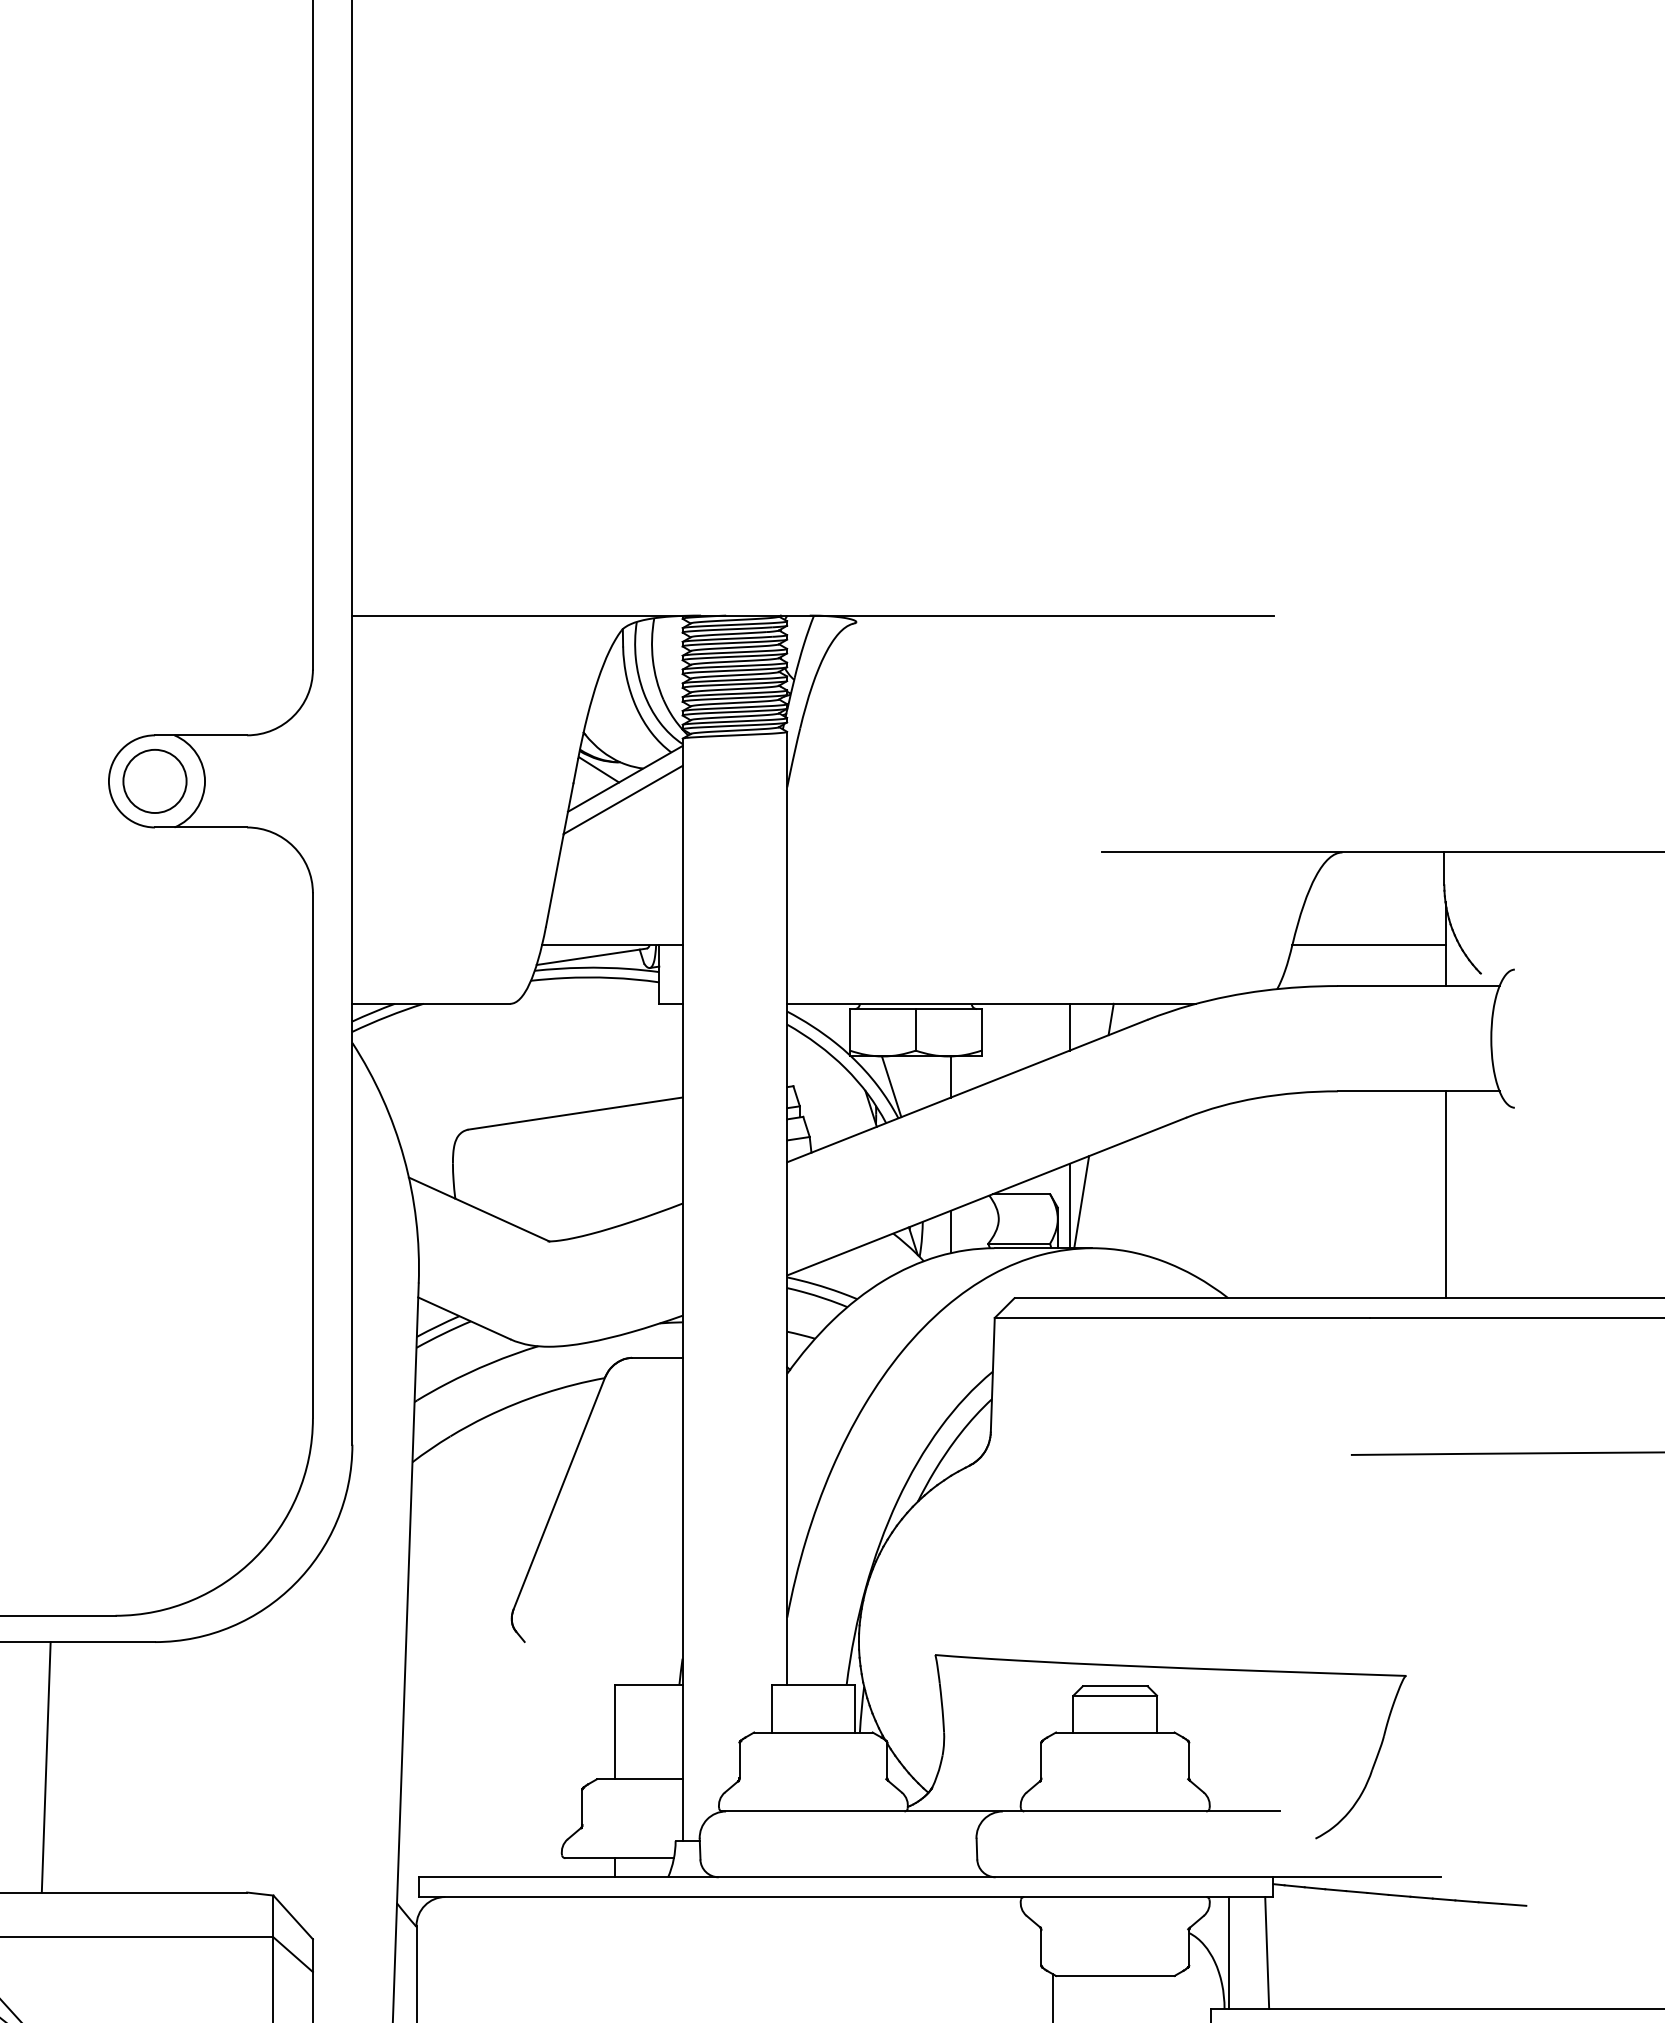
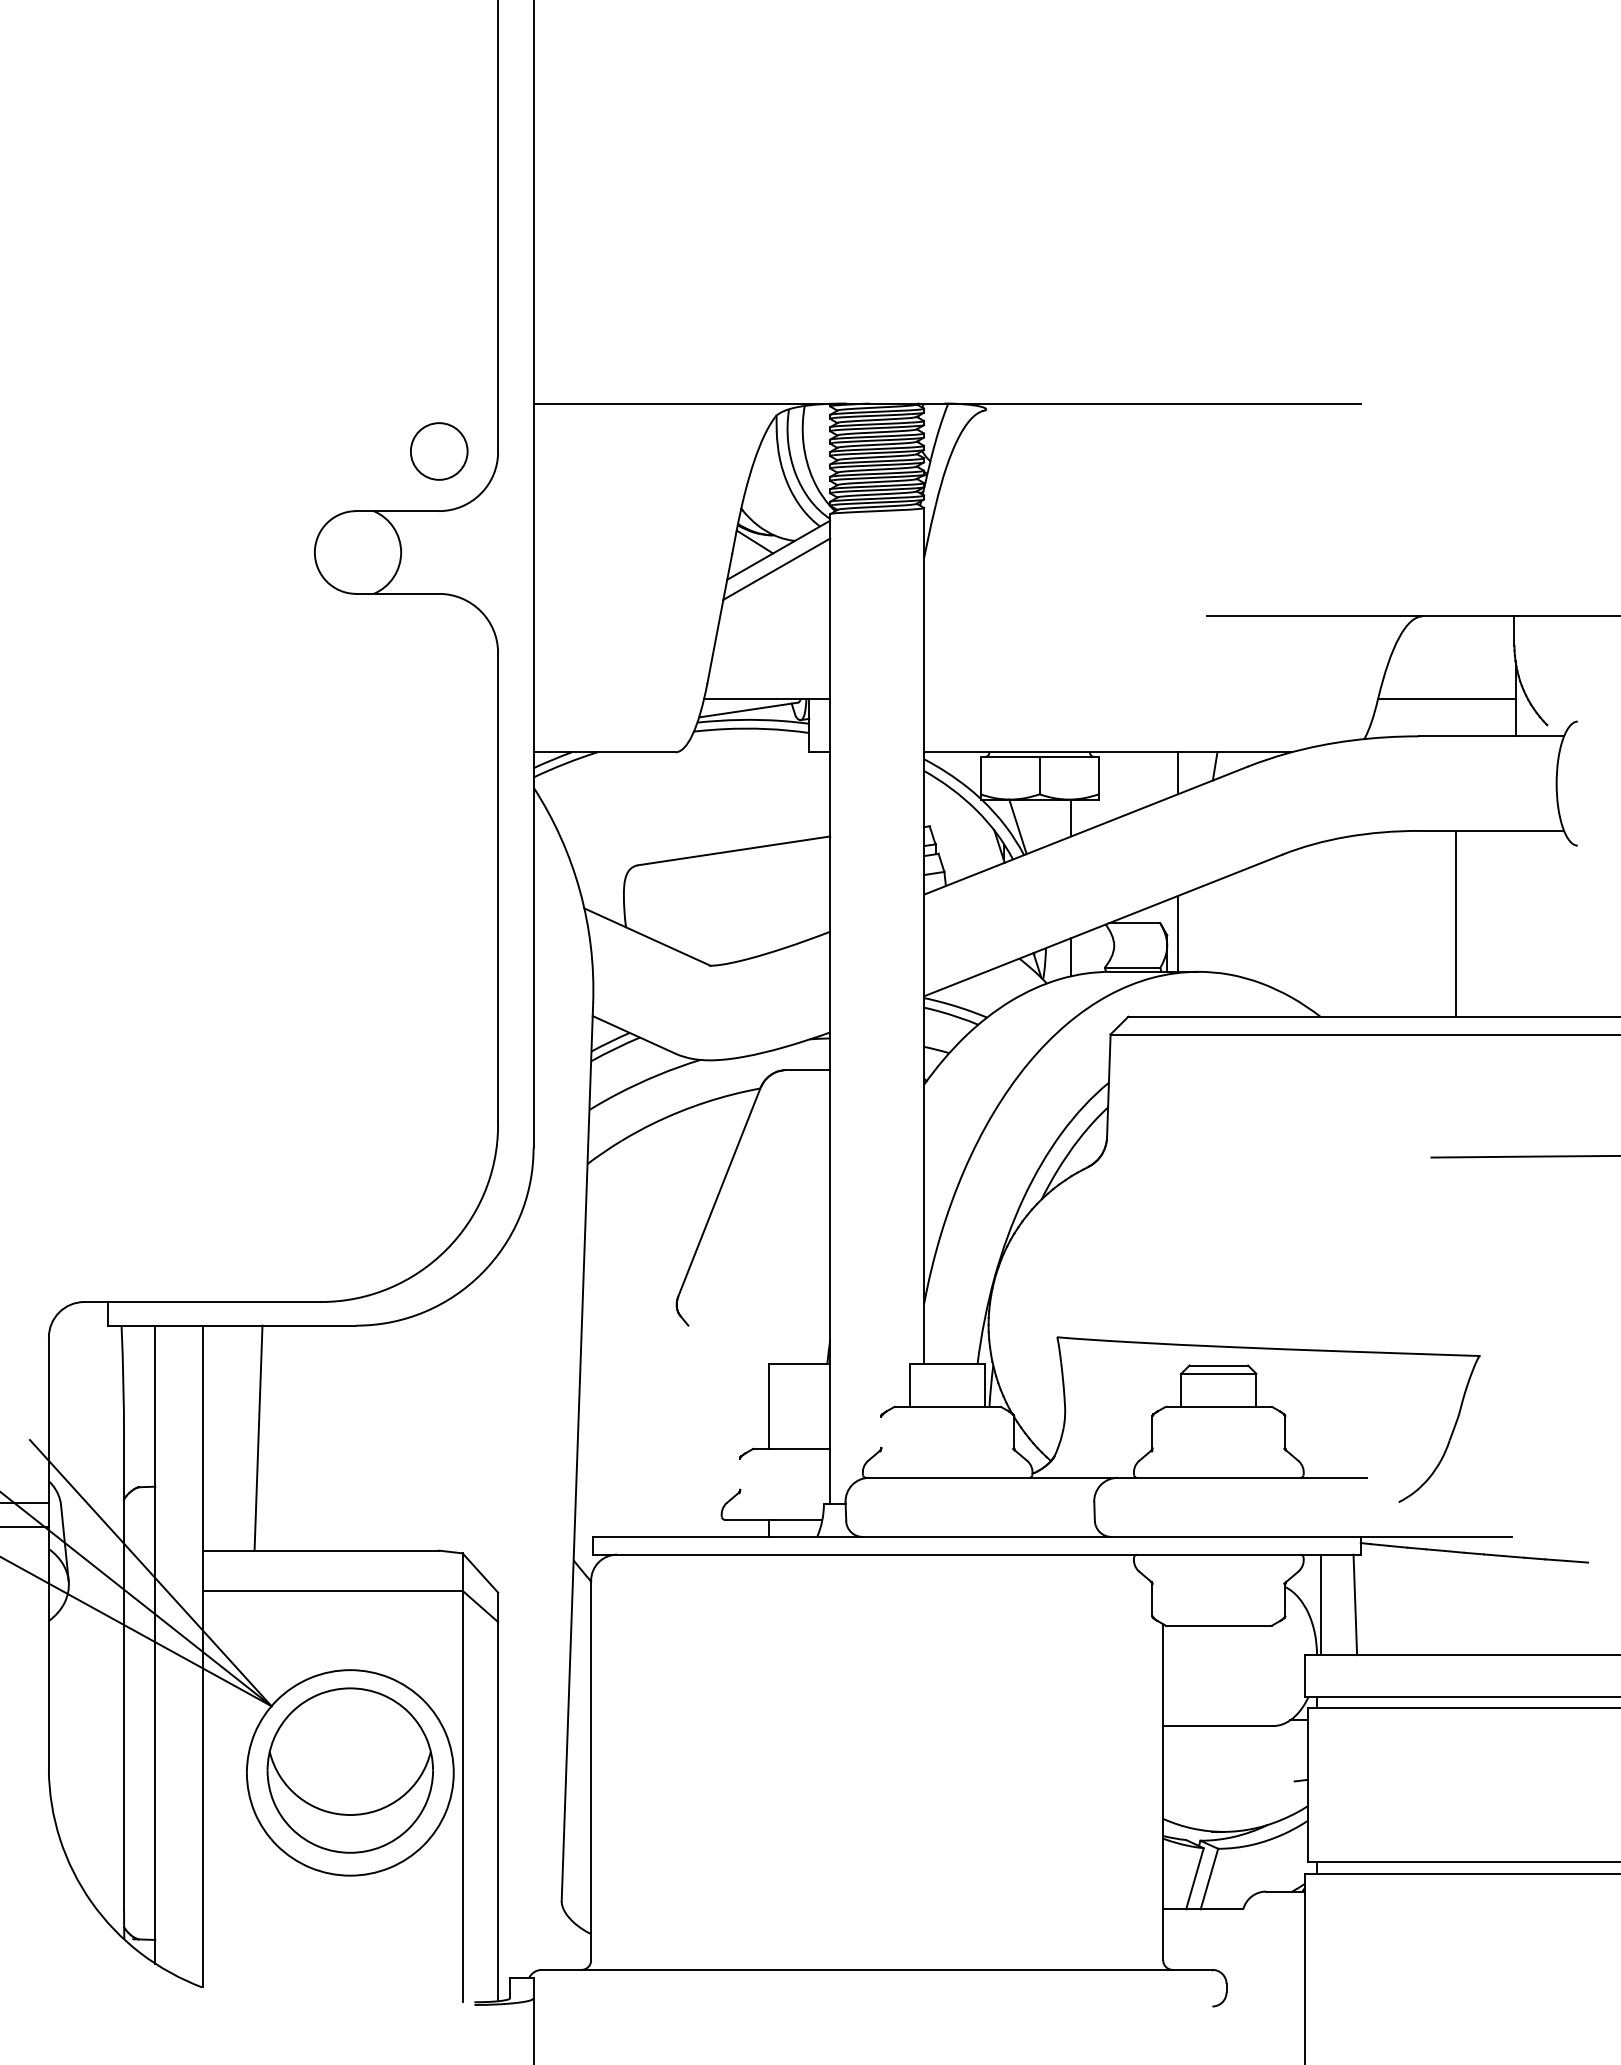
circle: (155, 781) -> (439, 451), moved
line: (1445, 1194) -> (1455, 923), moved
line: (1081, 1202) -> (1188, 930), removed
line: (739, 1759) -> (881, 1431), removed
line: (582, 1806) -> (740, 1473), removed

